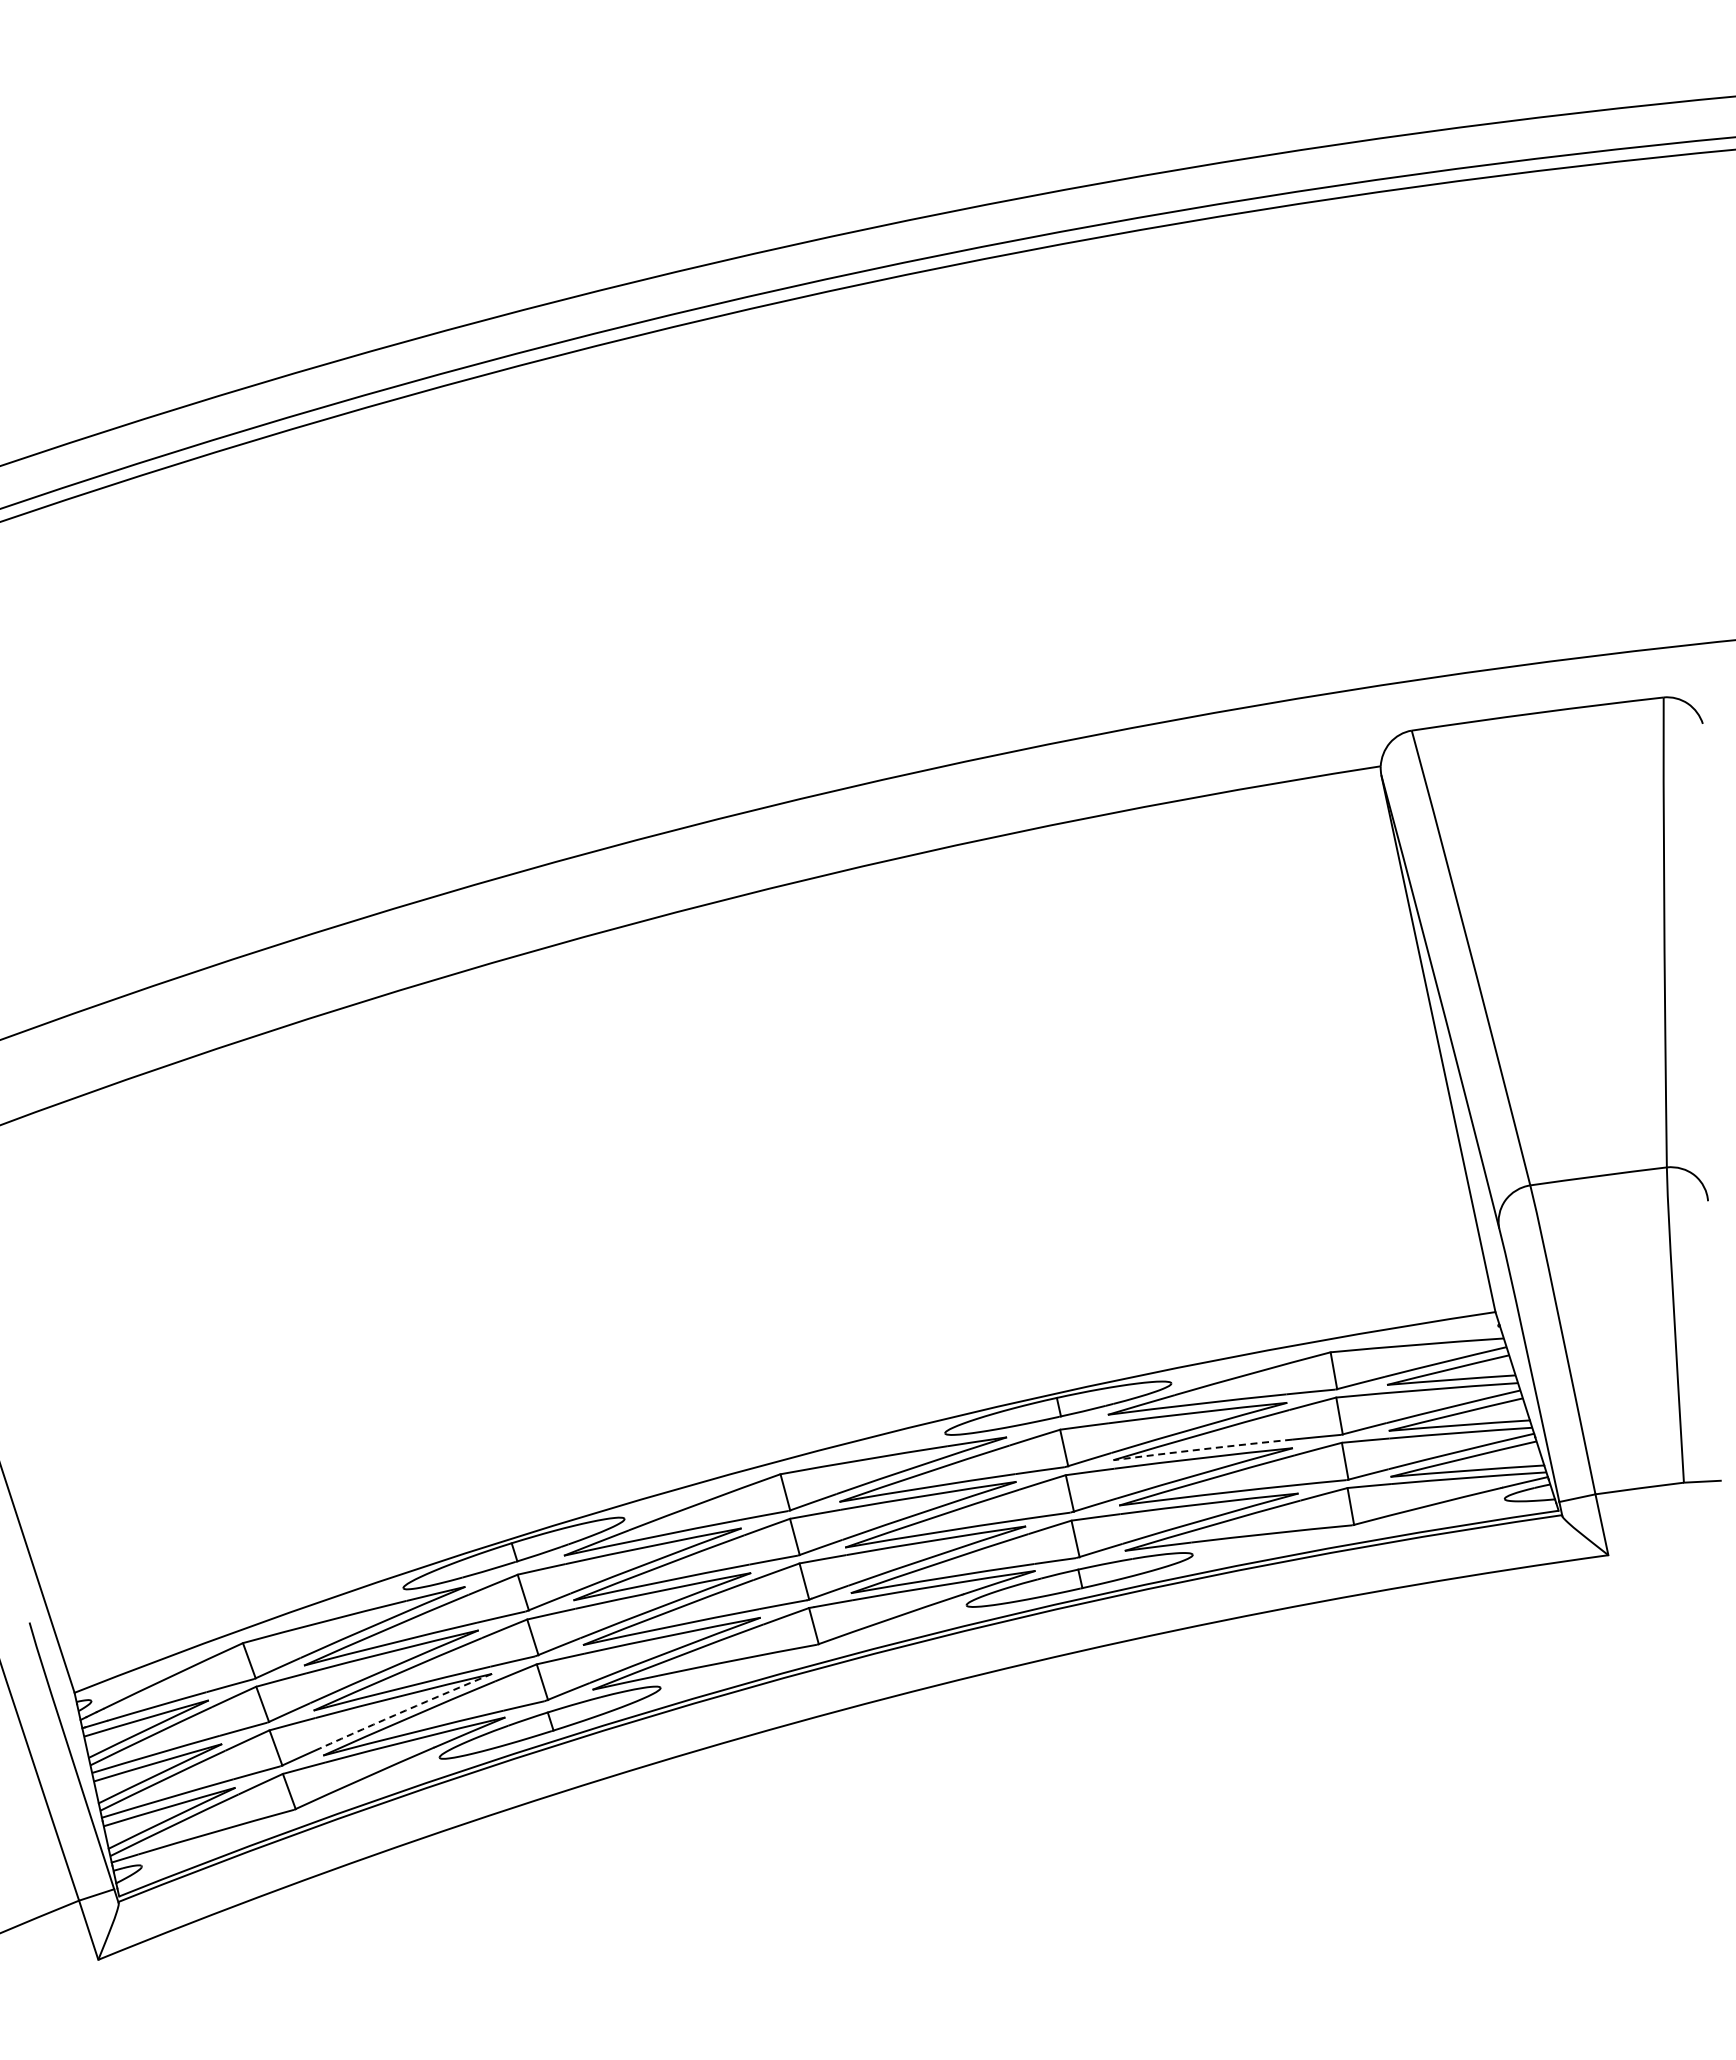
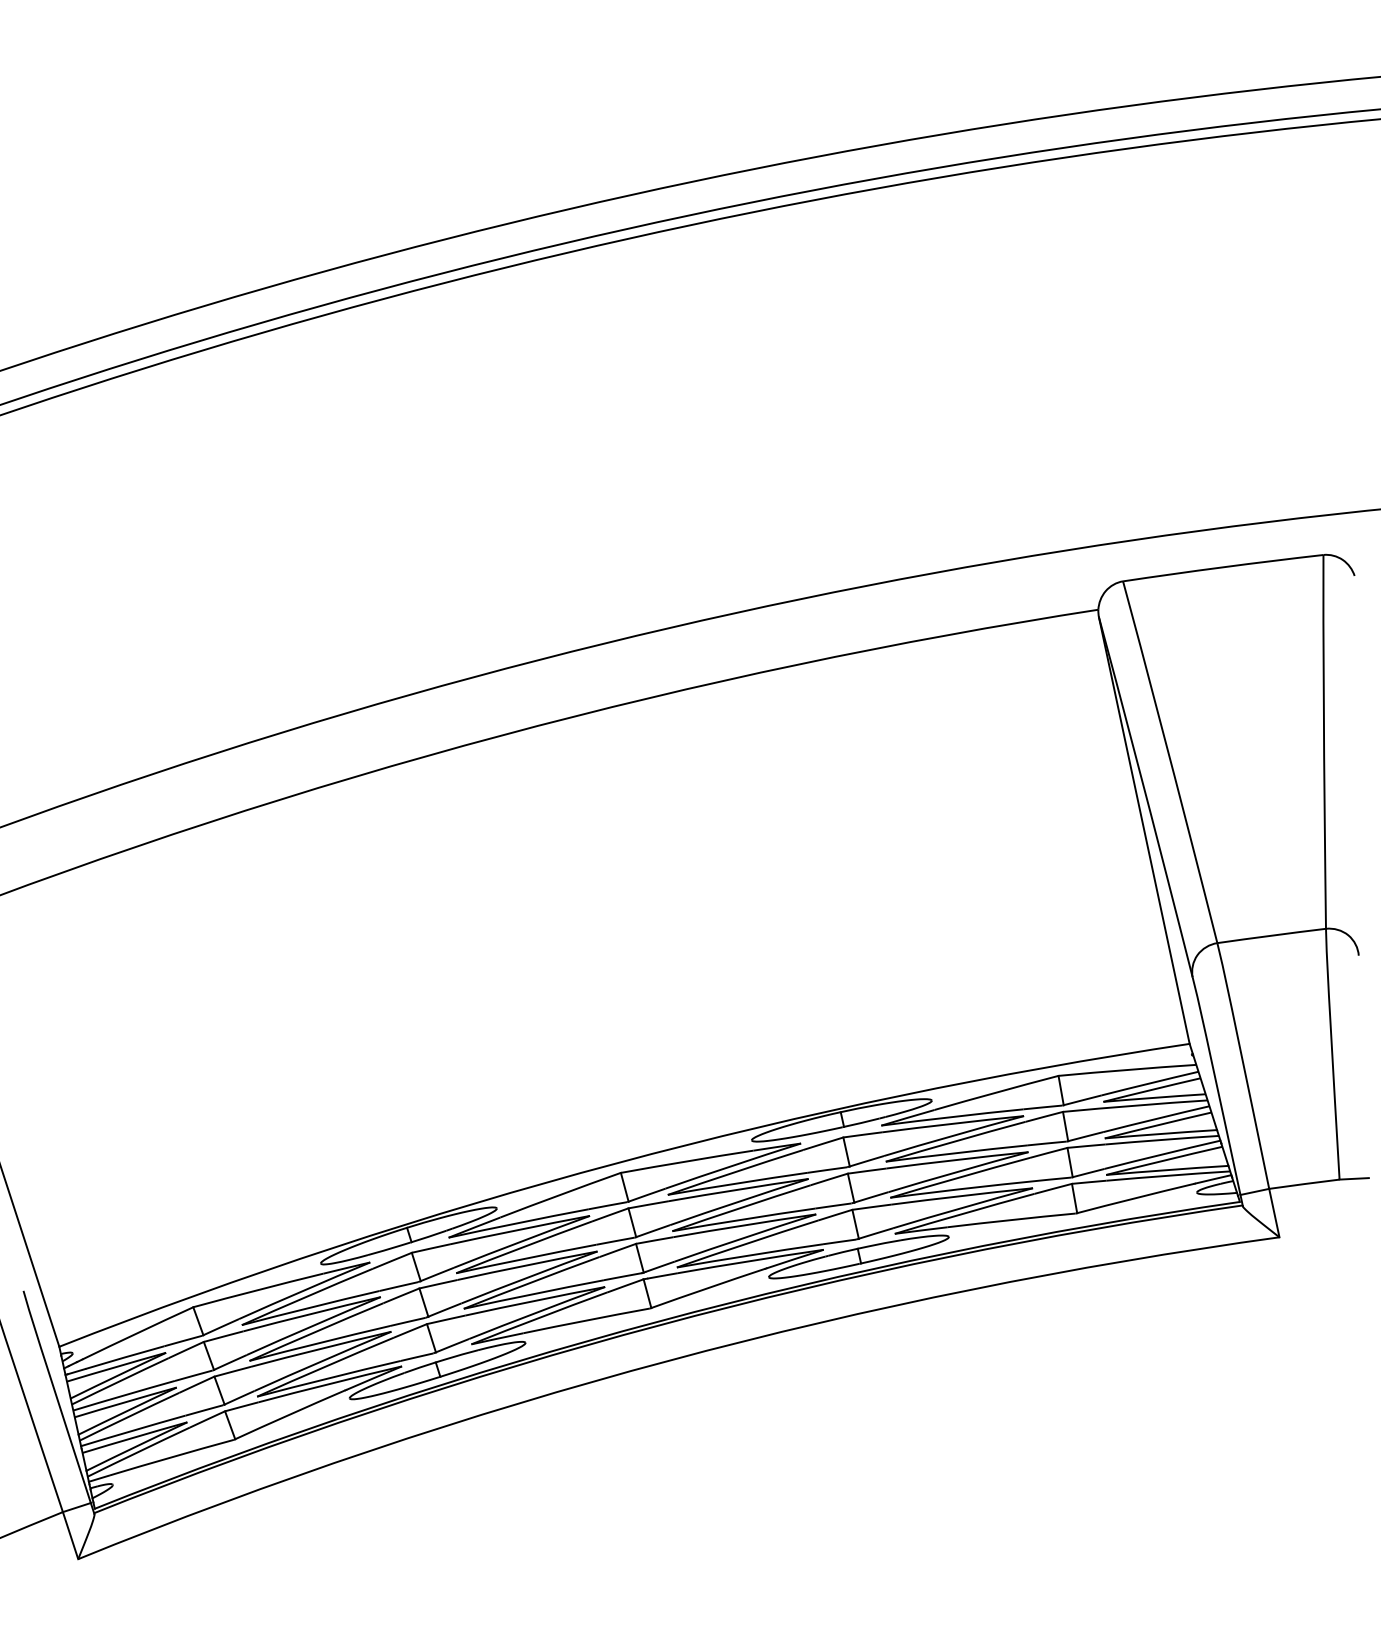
arc: (1202, 1449) -> (956, 1153), dashed -> solid
arc: (405, 1710) -> (322, 1360), dashed -> solid

